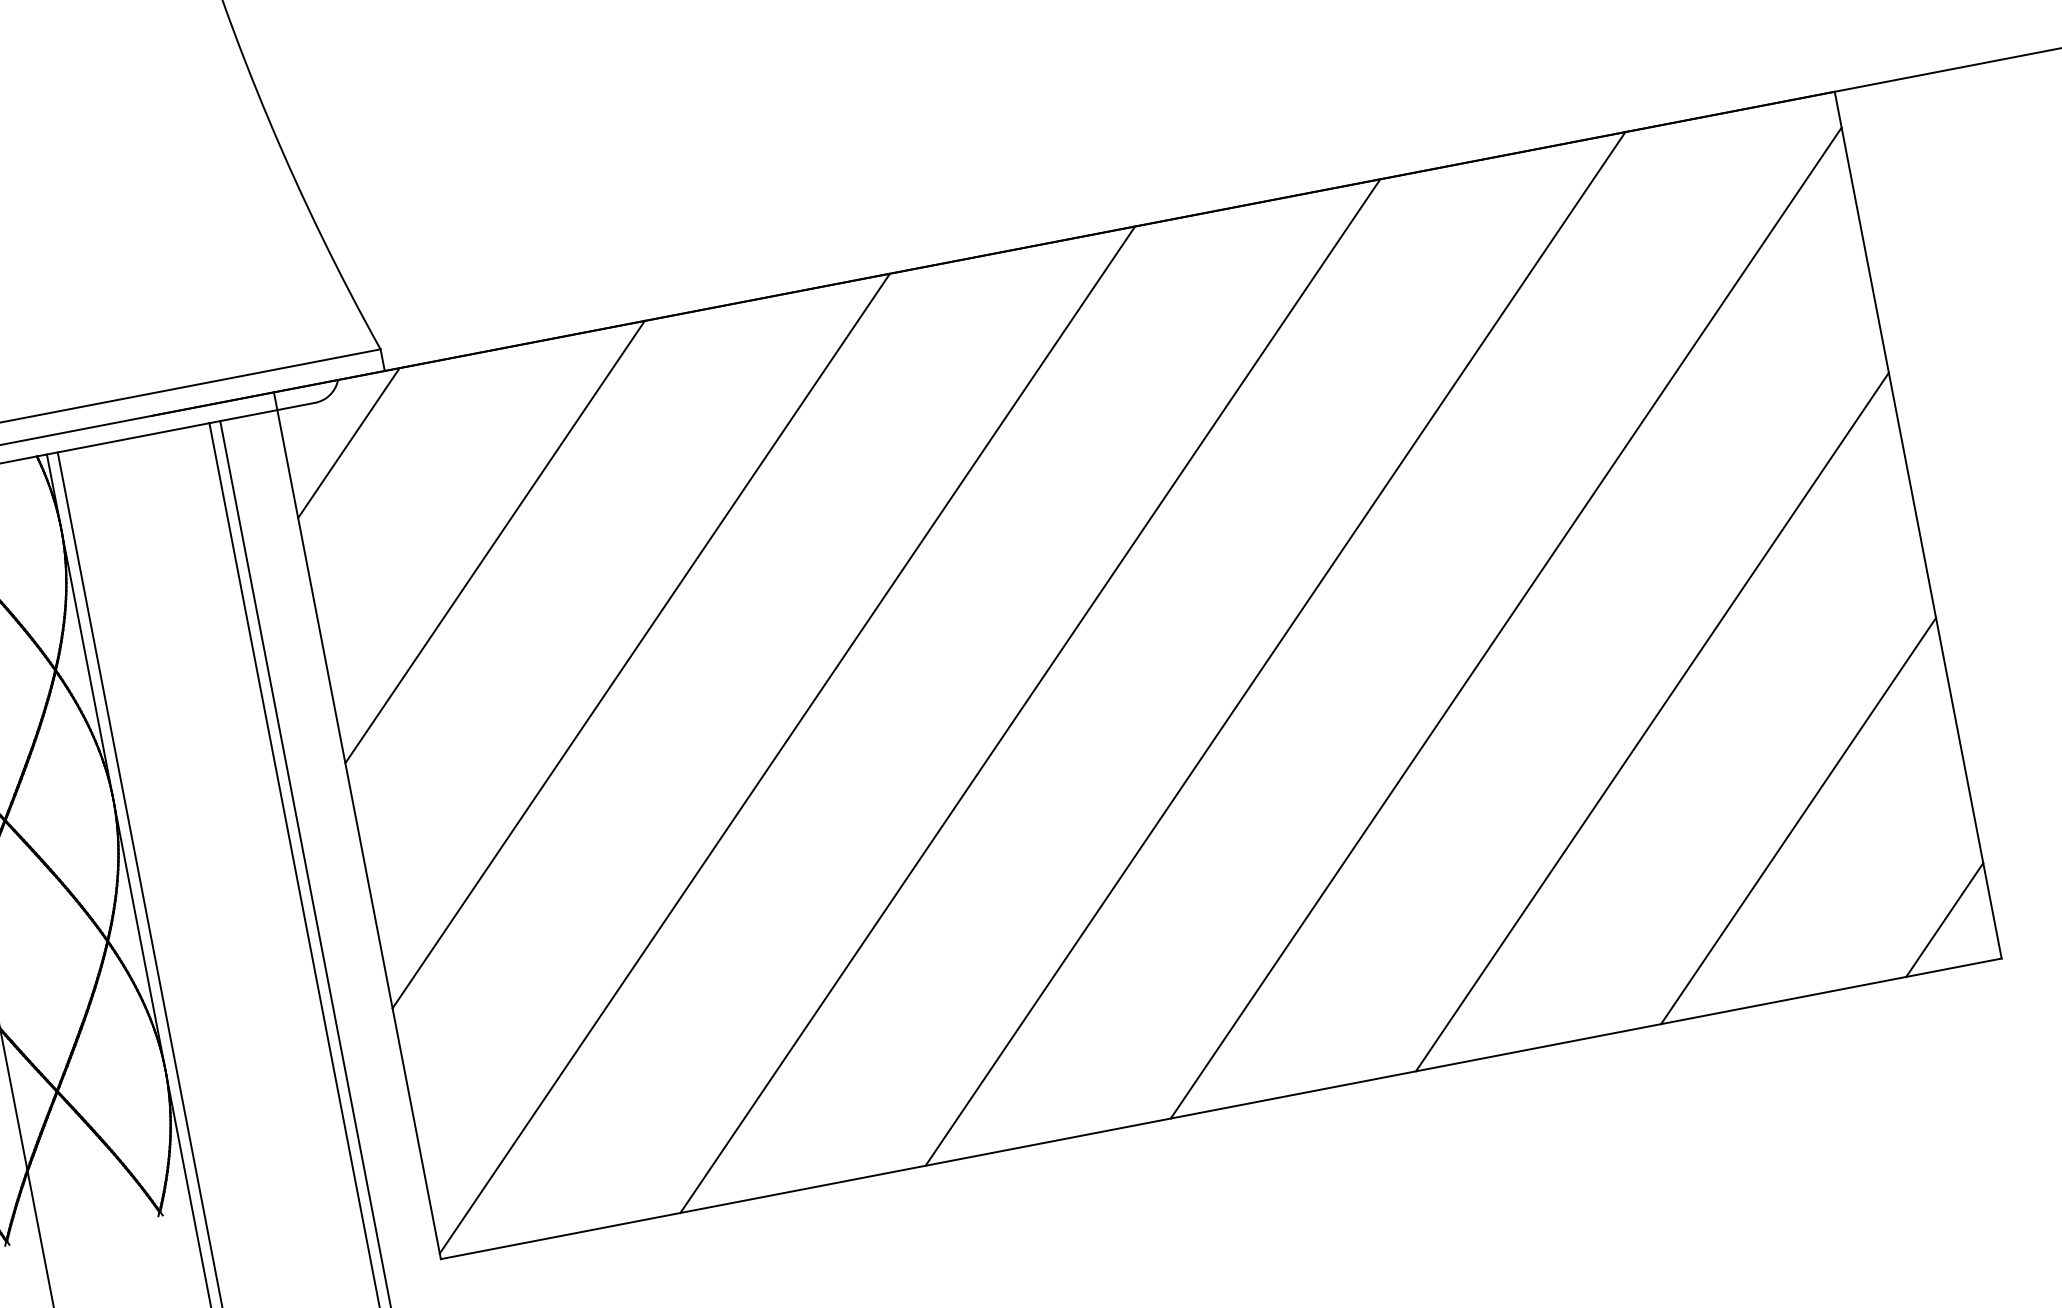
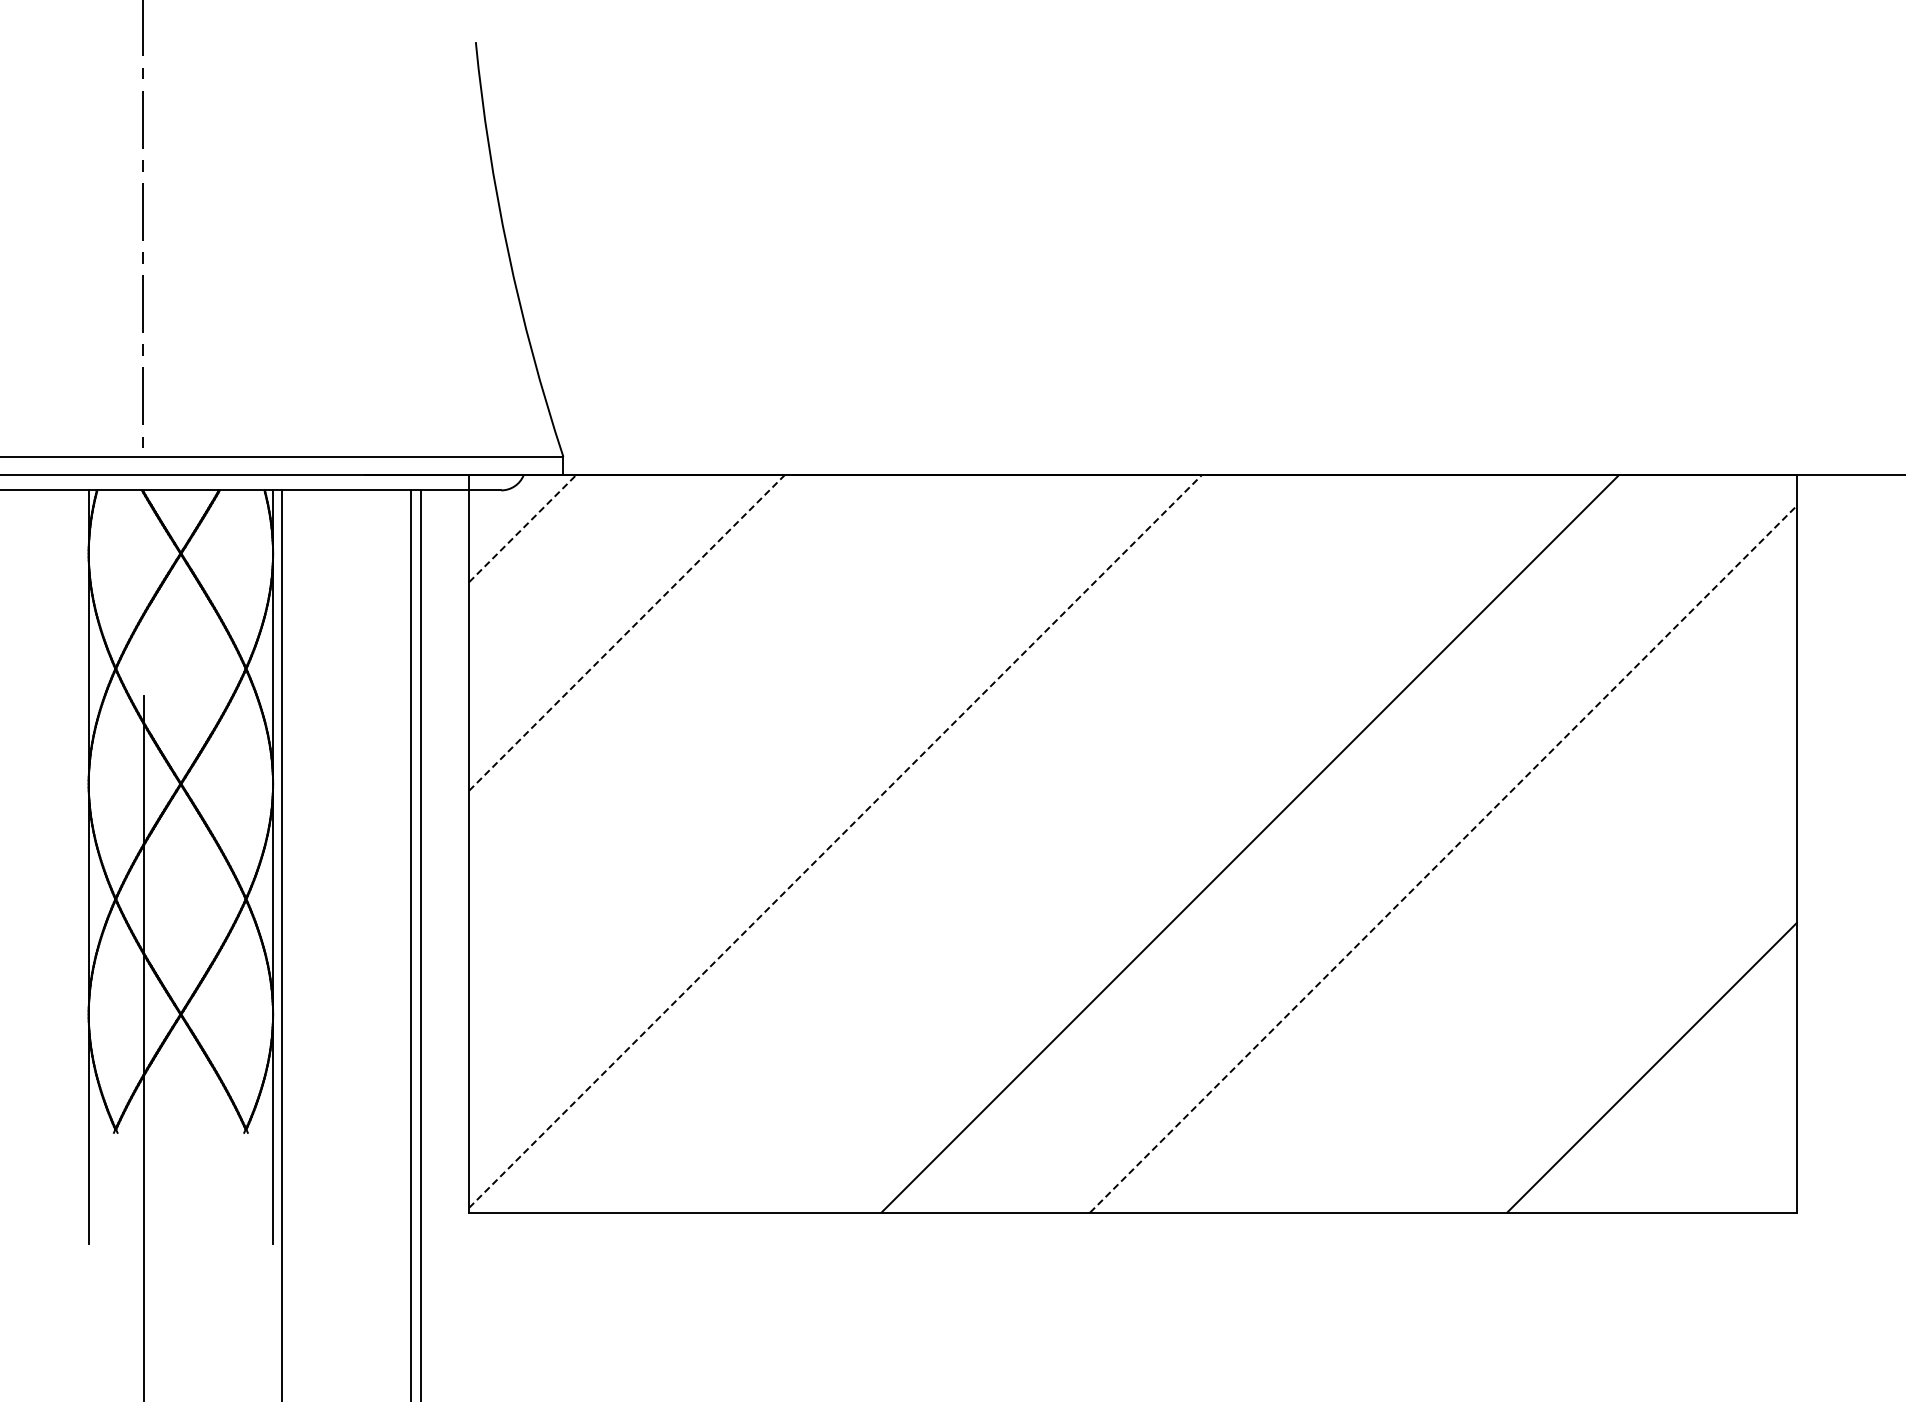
line: (348, 442) -> (522, 528), solid -> dashed
line: (495, 541) -> (627, 632), solid -> dashed
line: (1506, 623) -> (1443, 859), solid -> dashed
line: (641, 641) -> (731, 737), removed
line: (1030, 695) -> (1041, 843), removed
line: (1652, 722) -> (1547, 963), removed
line: (787, 739) -> (835, 841), solid -> dashed
line: (1943, 919) -> (1755, 1171), removed

